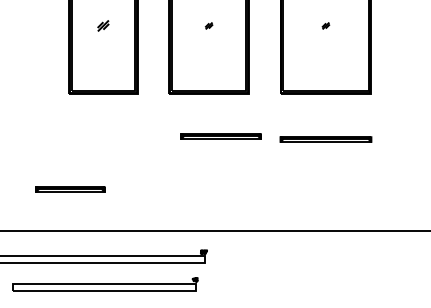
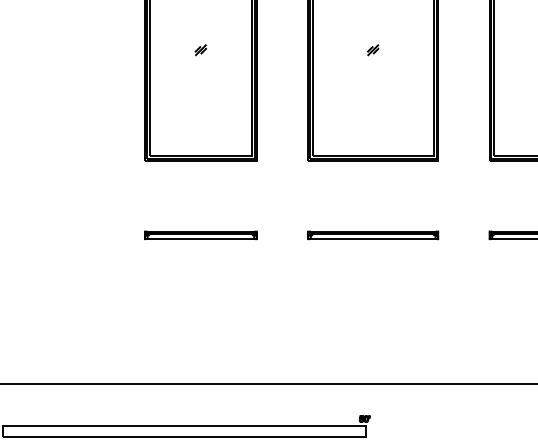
part: (103, 25) -> (201, 49), size x0.62
part: (220, 136) -> (372, 235), moved
part: (70, 189) -> (201, 235), moved

